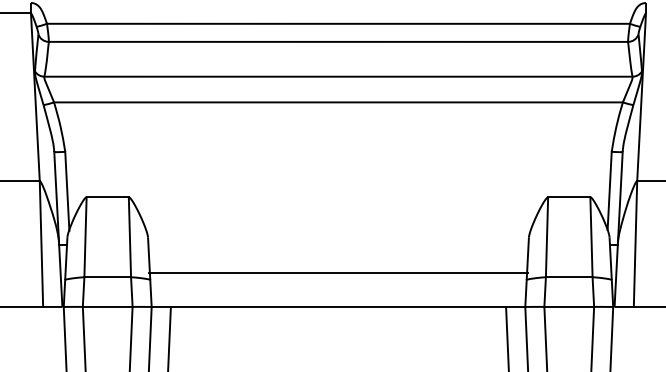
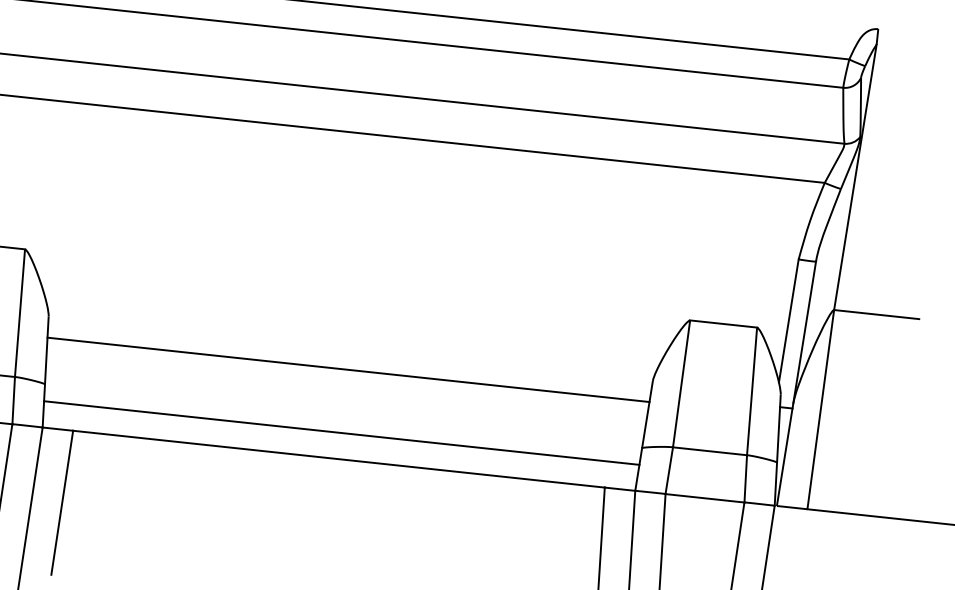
line: (338, 272) -> (348, 369), moved
line: (338, 290) -> (341, 433), added

